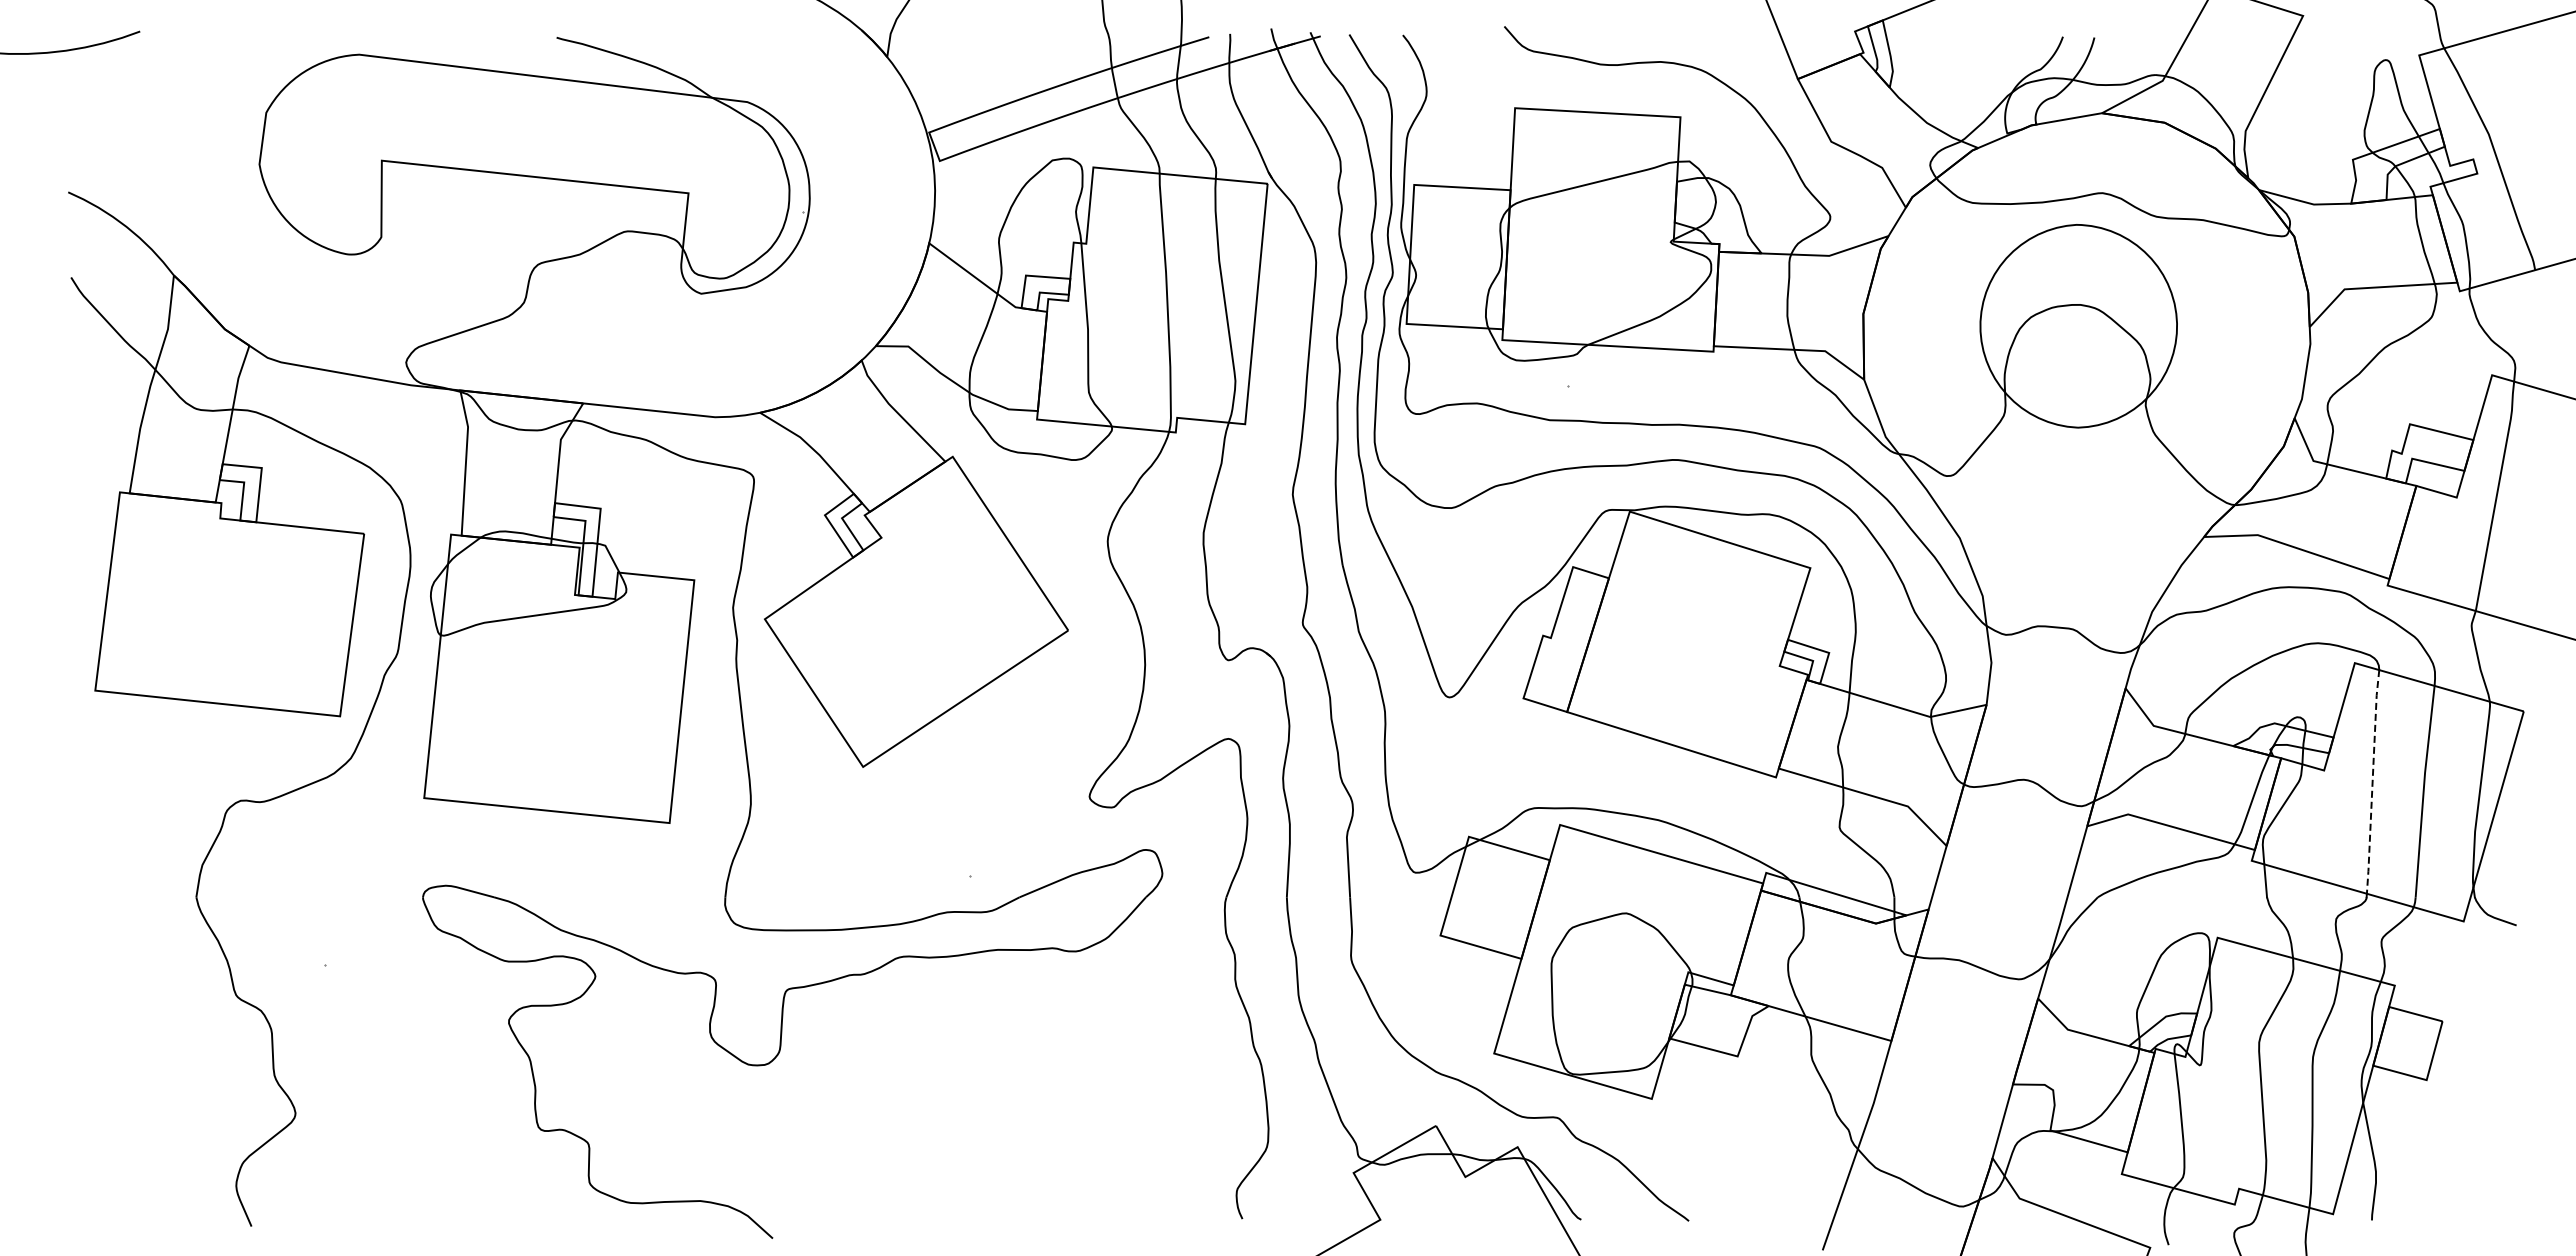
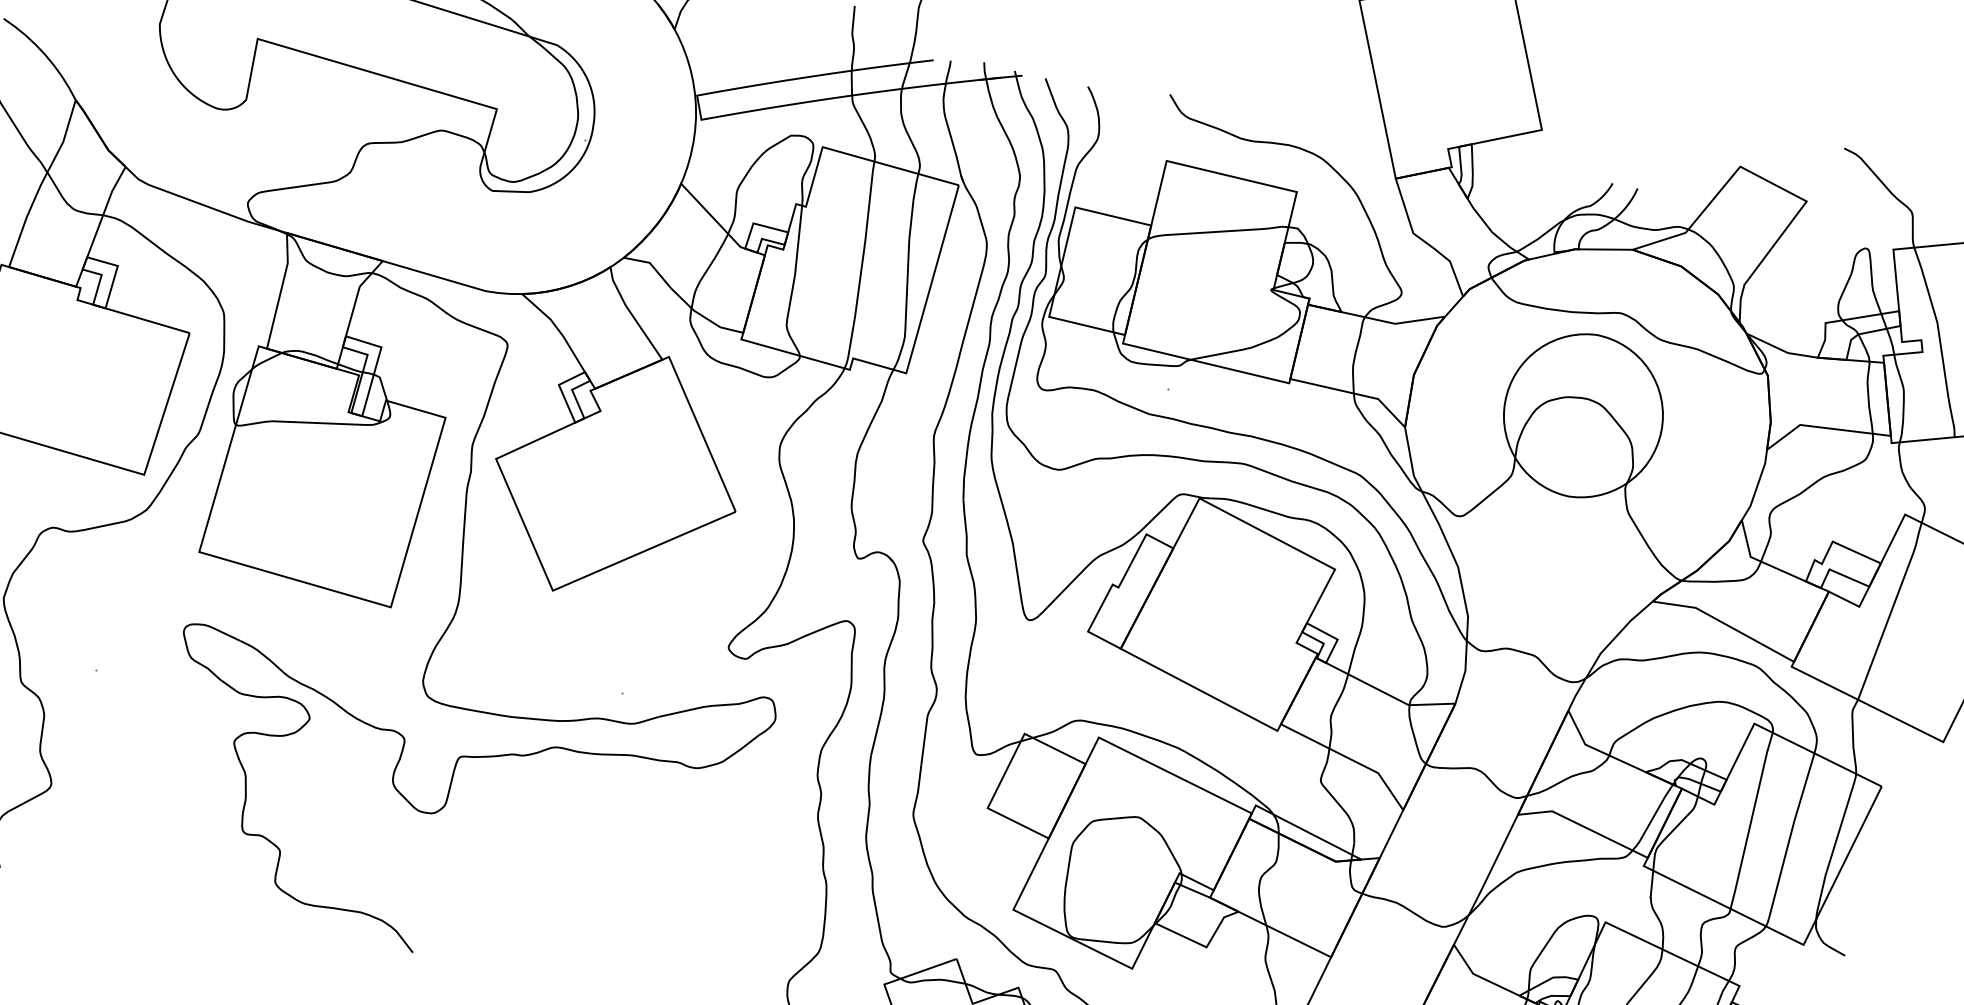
line: (2372, 781) -> (1751, 820), dashed -> solid

